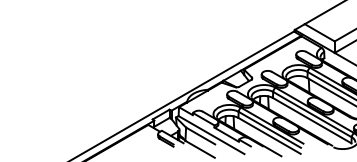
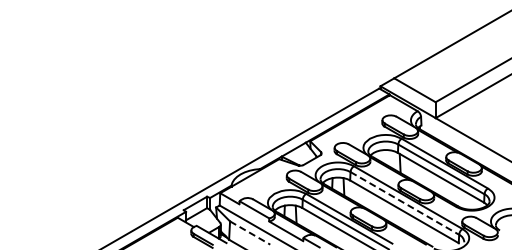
line: (312, 114) -> (404, 203), solid -> dashed
line: (200, 136) -> (250, 233), solid -> dashed

